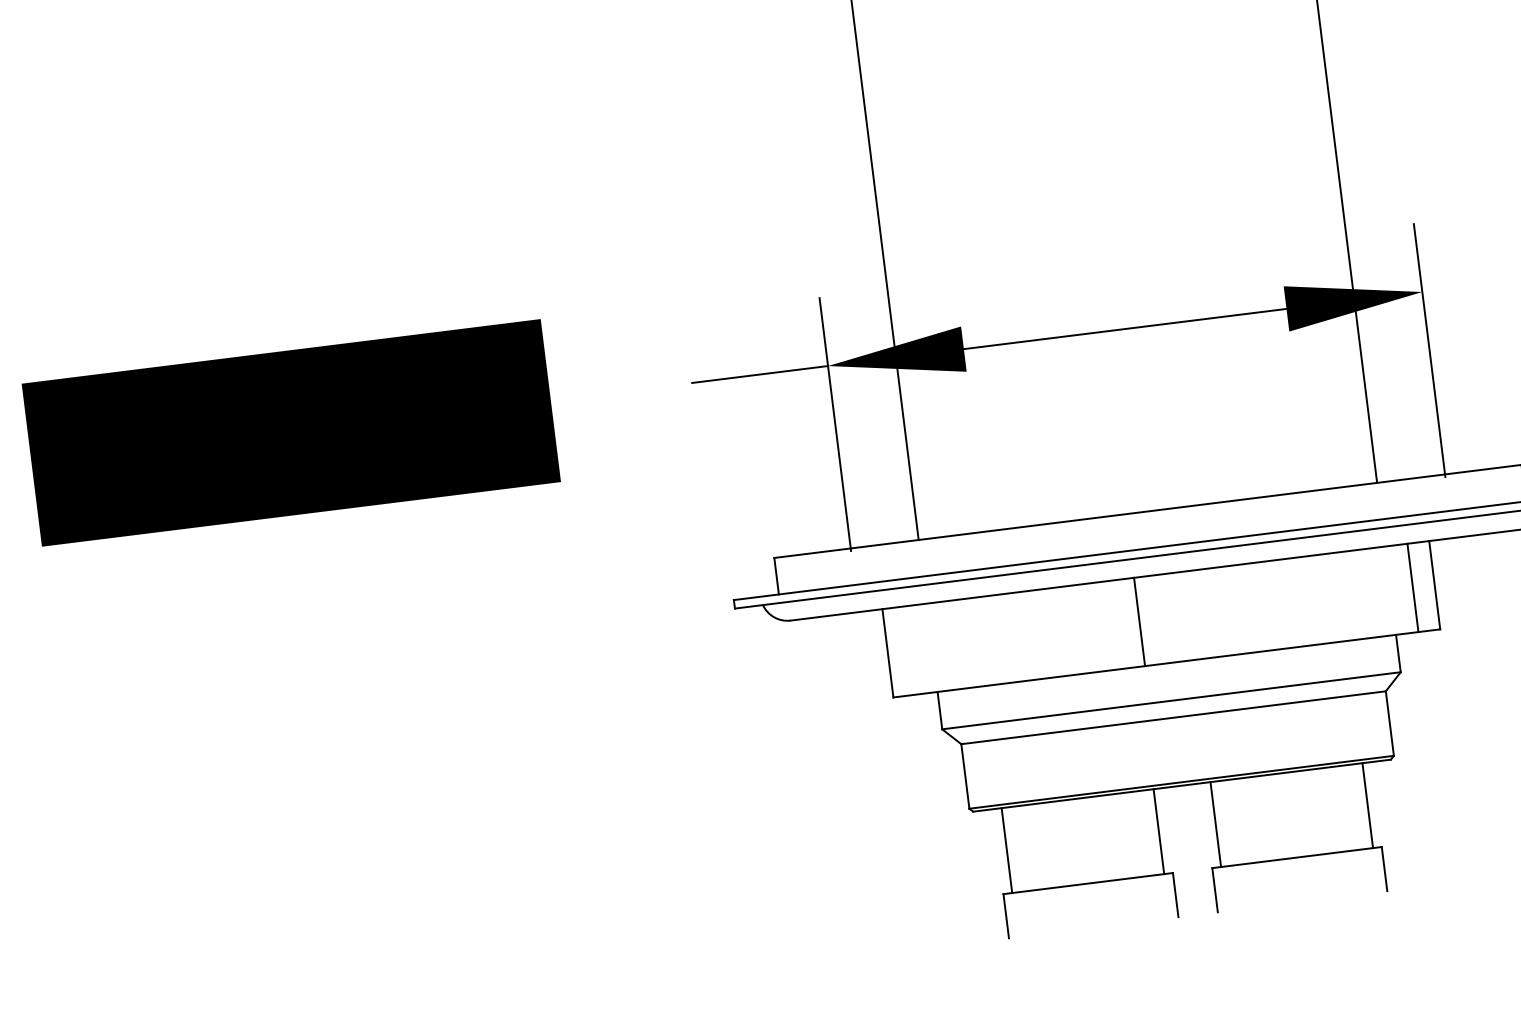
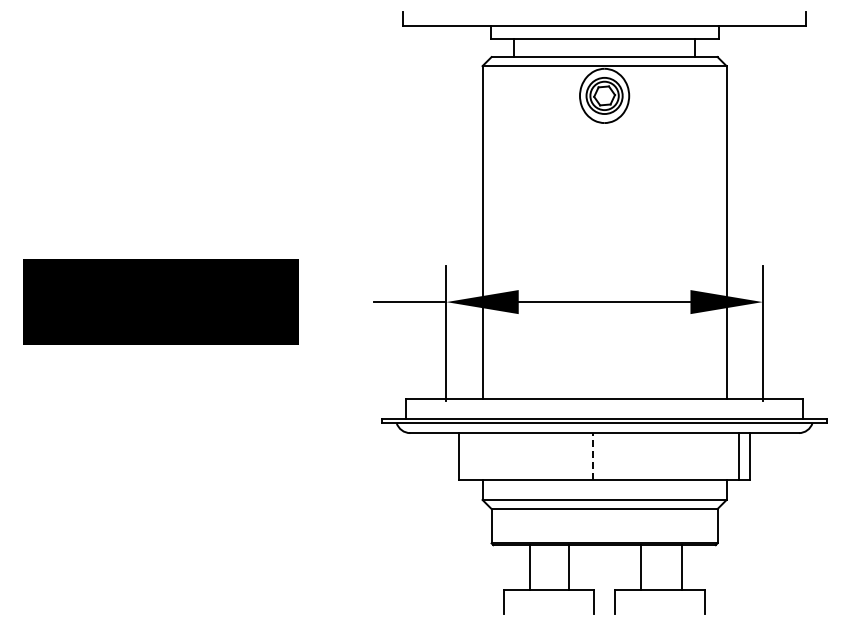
line: (1140, 621) -> (593, 456), solid -> dashed
line: (1367, 805) -> (681, 567), moved
line: (1215, 824) -> (640, 567), moved
line: (1158, 831) -> (569, 567), moved
line: (1006, 850) -> (529, 567), moved

